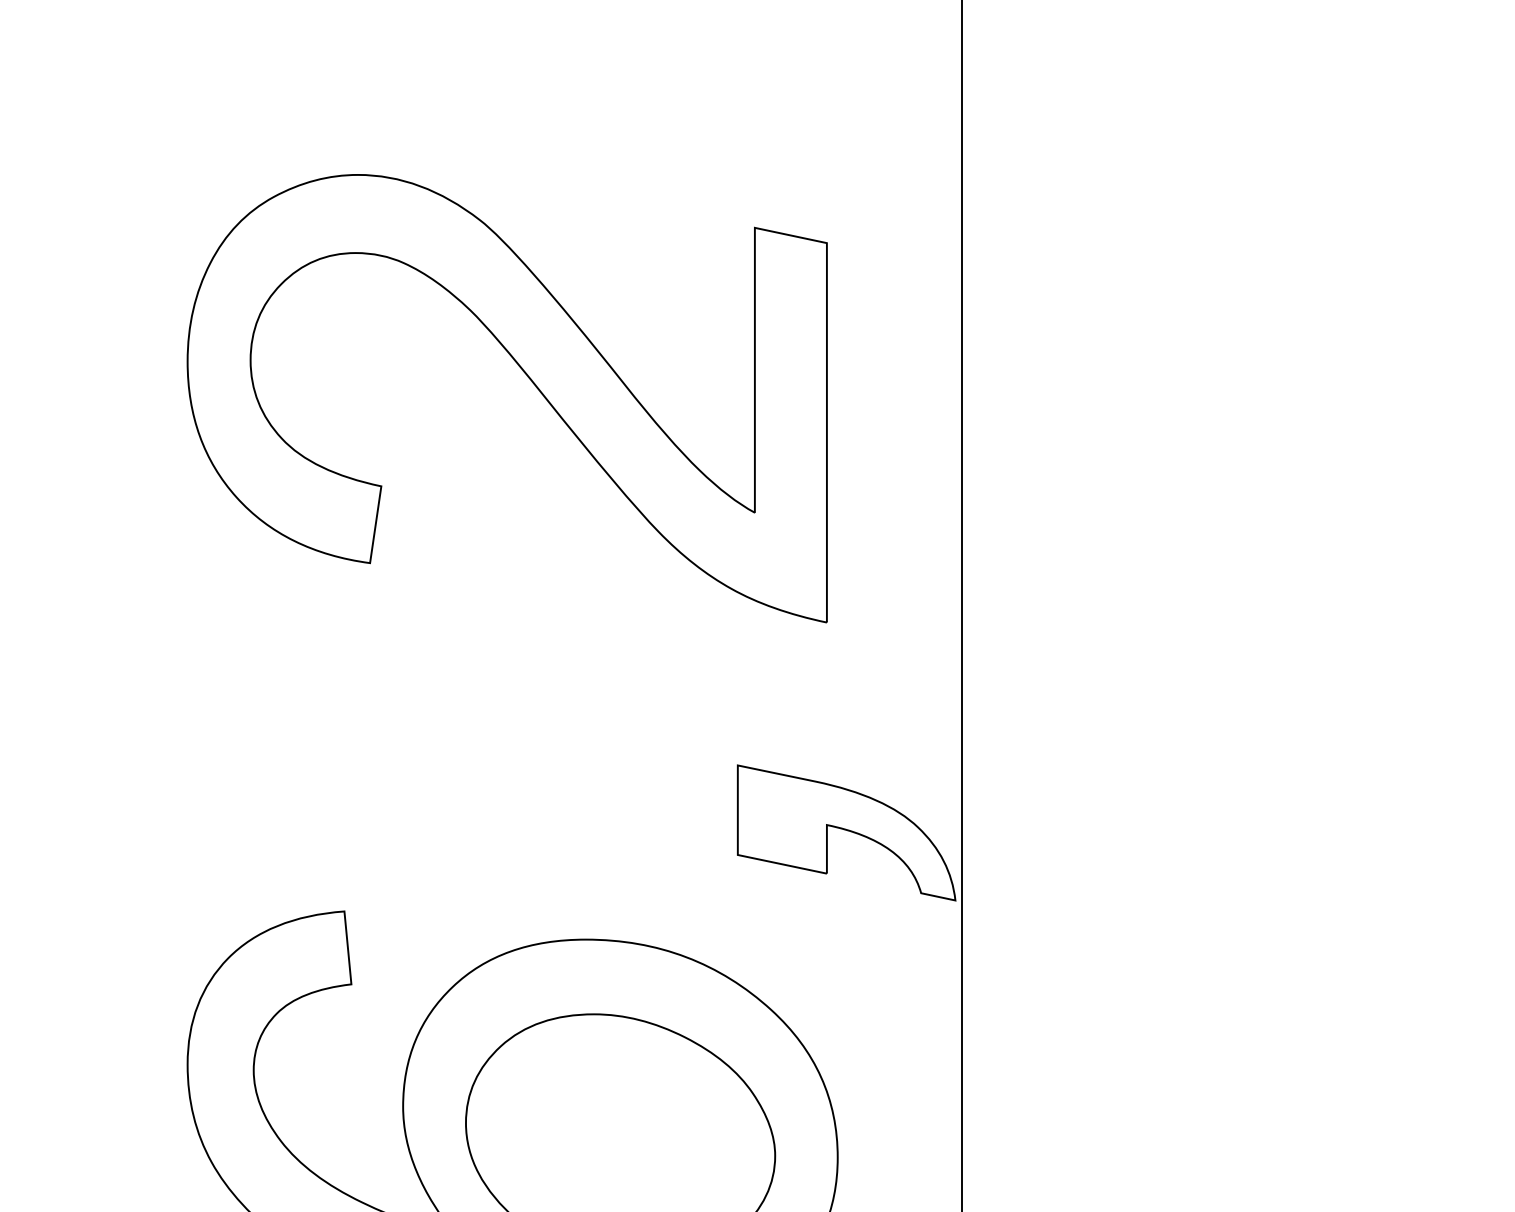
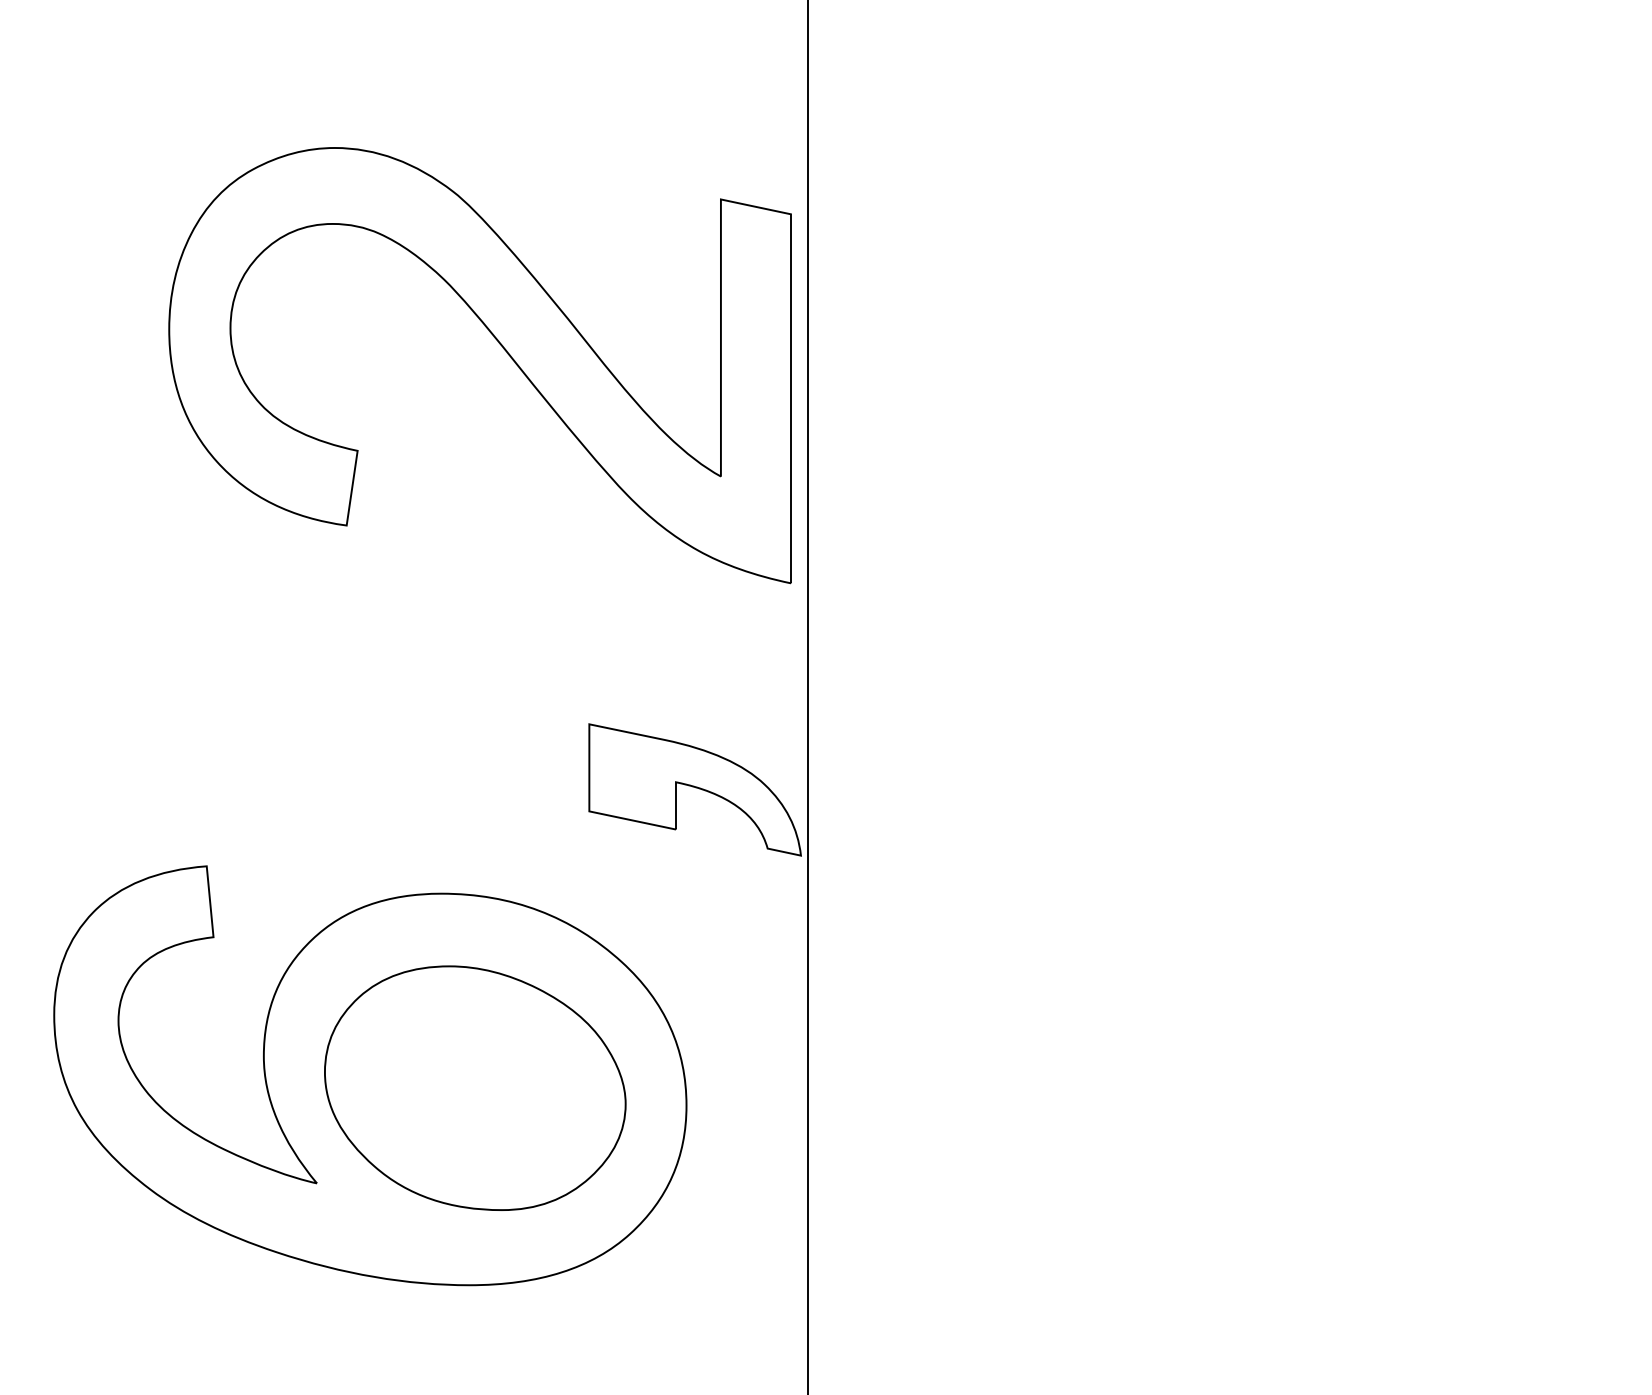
part: (531, 382) -> (503, 349), moved

